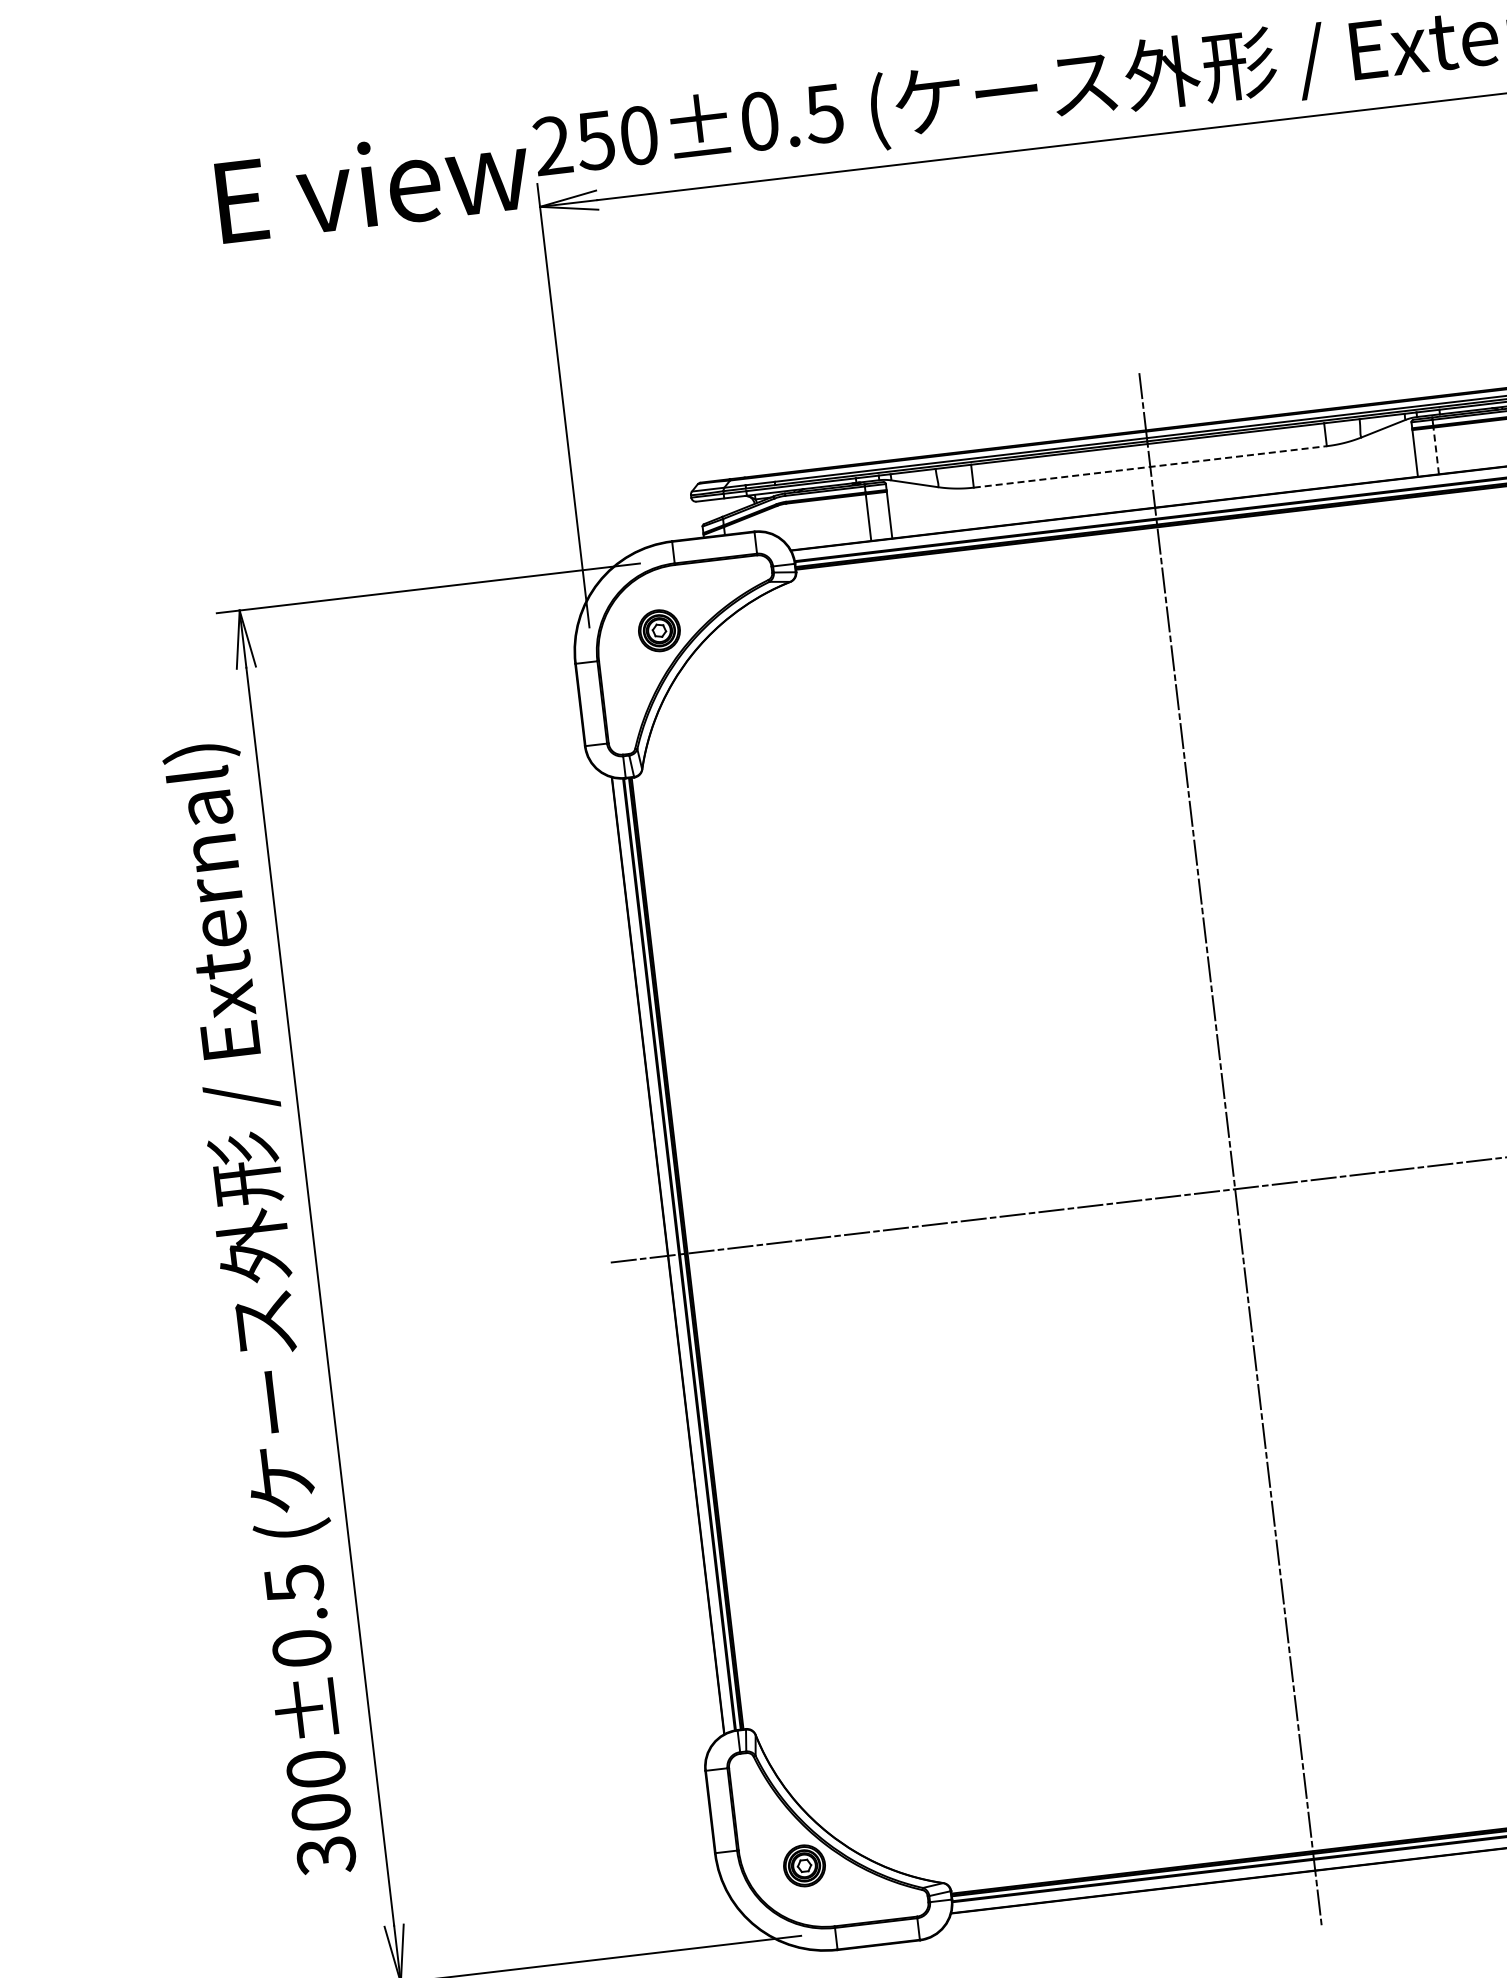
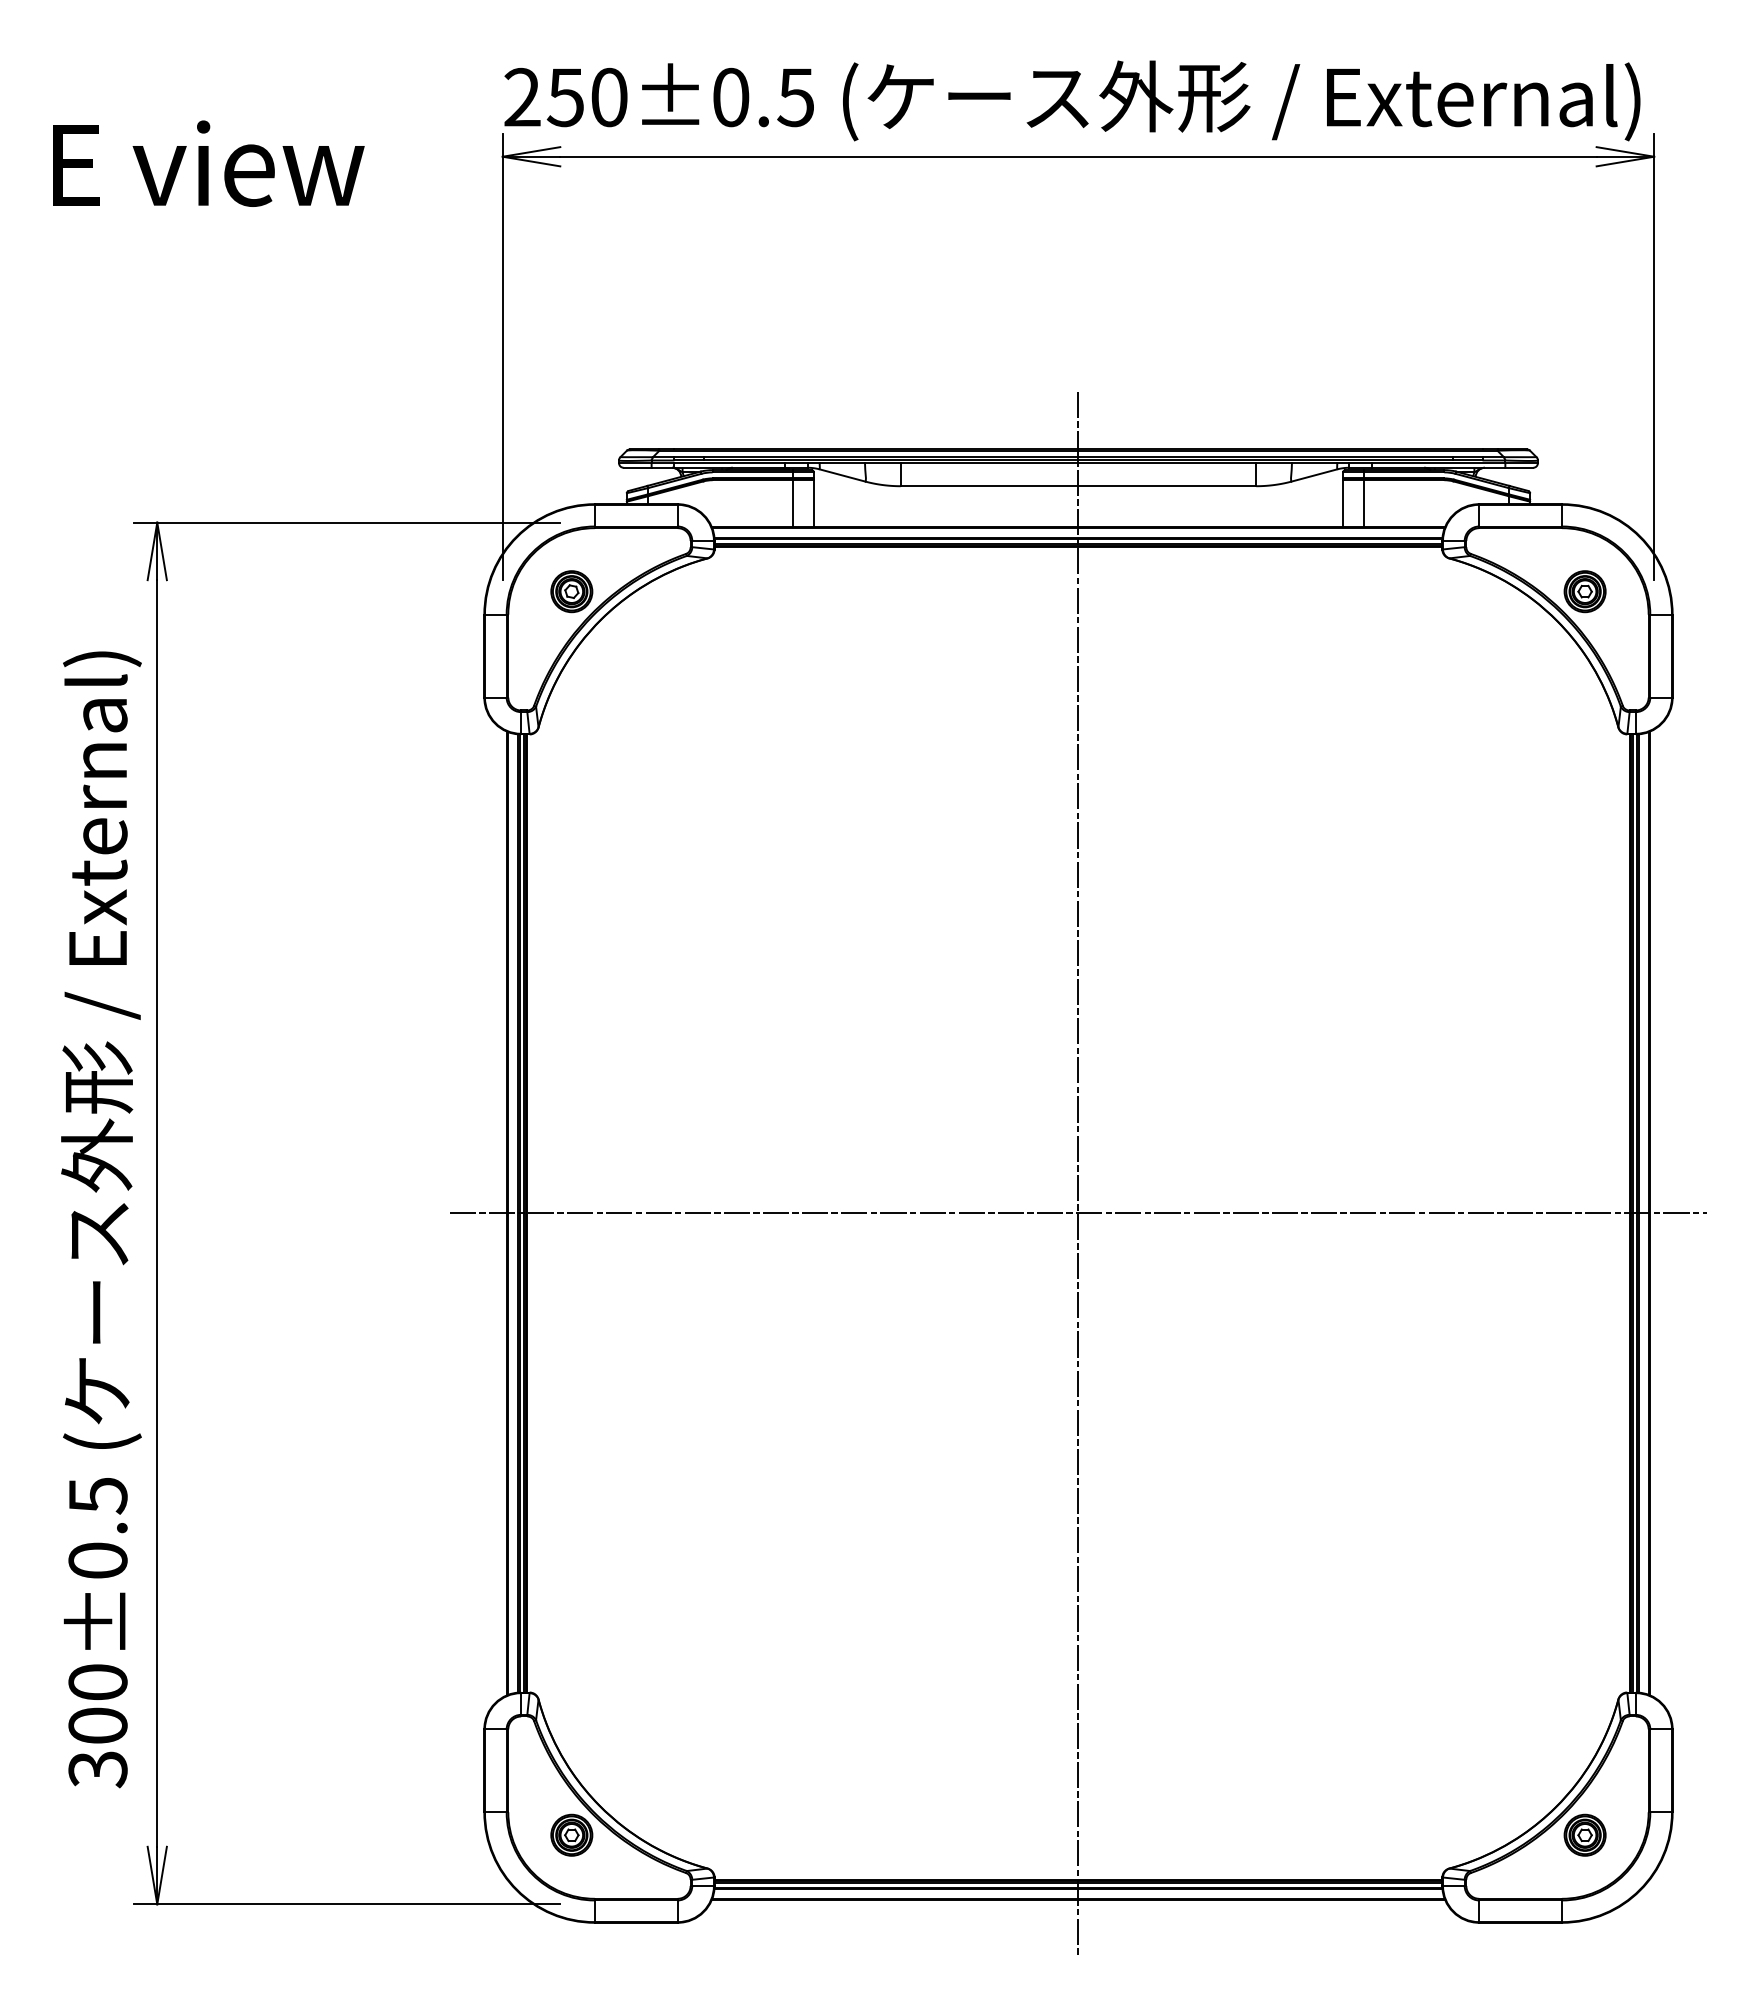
text: (373, 183) -> (208, 163), moved
line: (1436, 450) -> (1364, 503), dashed -> solid
line: (1150, 467) -> (1078, 486), dashed -> solid

